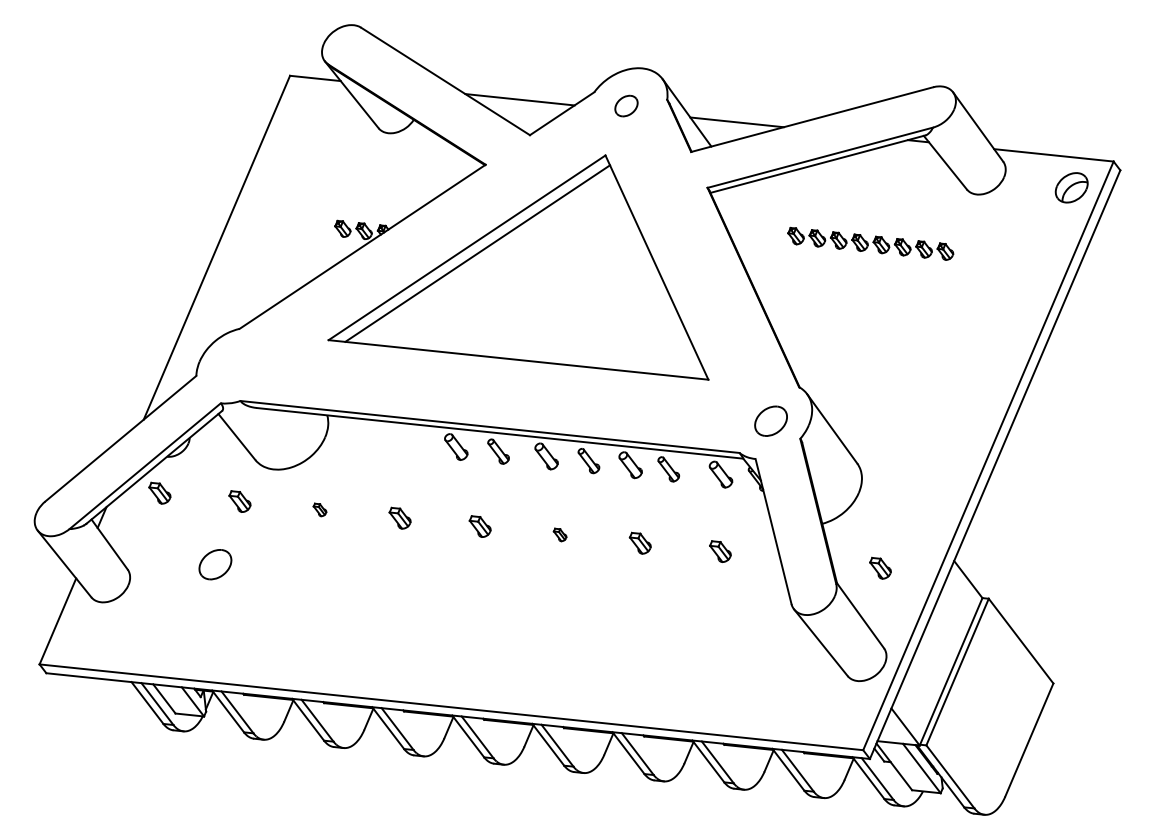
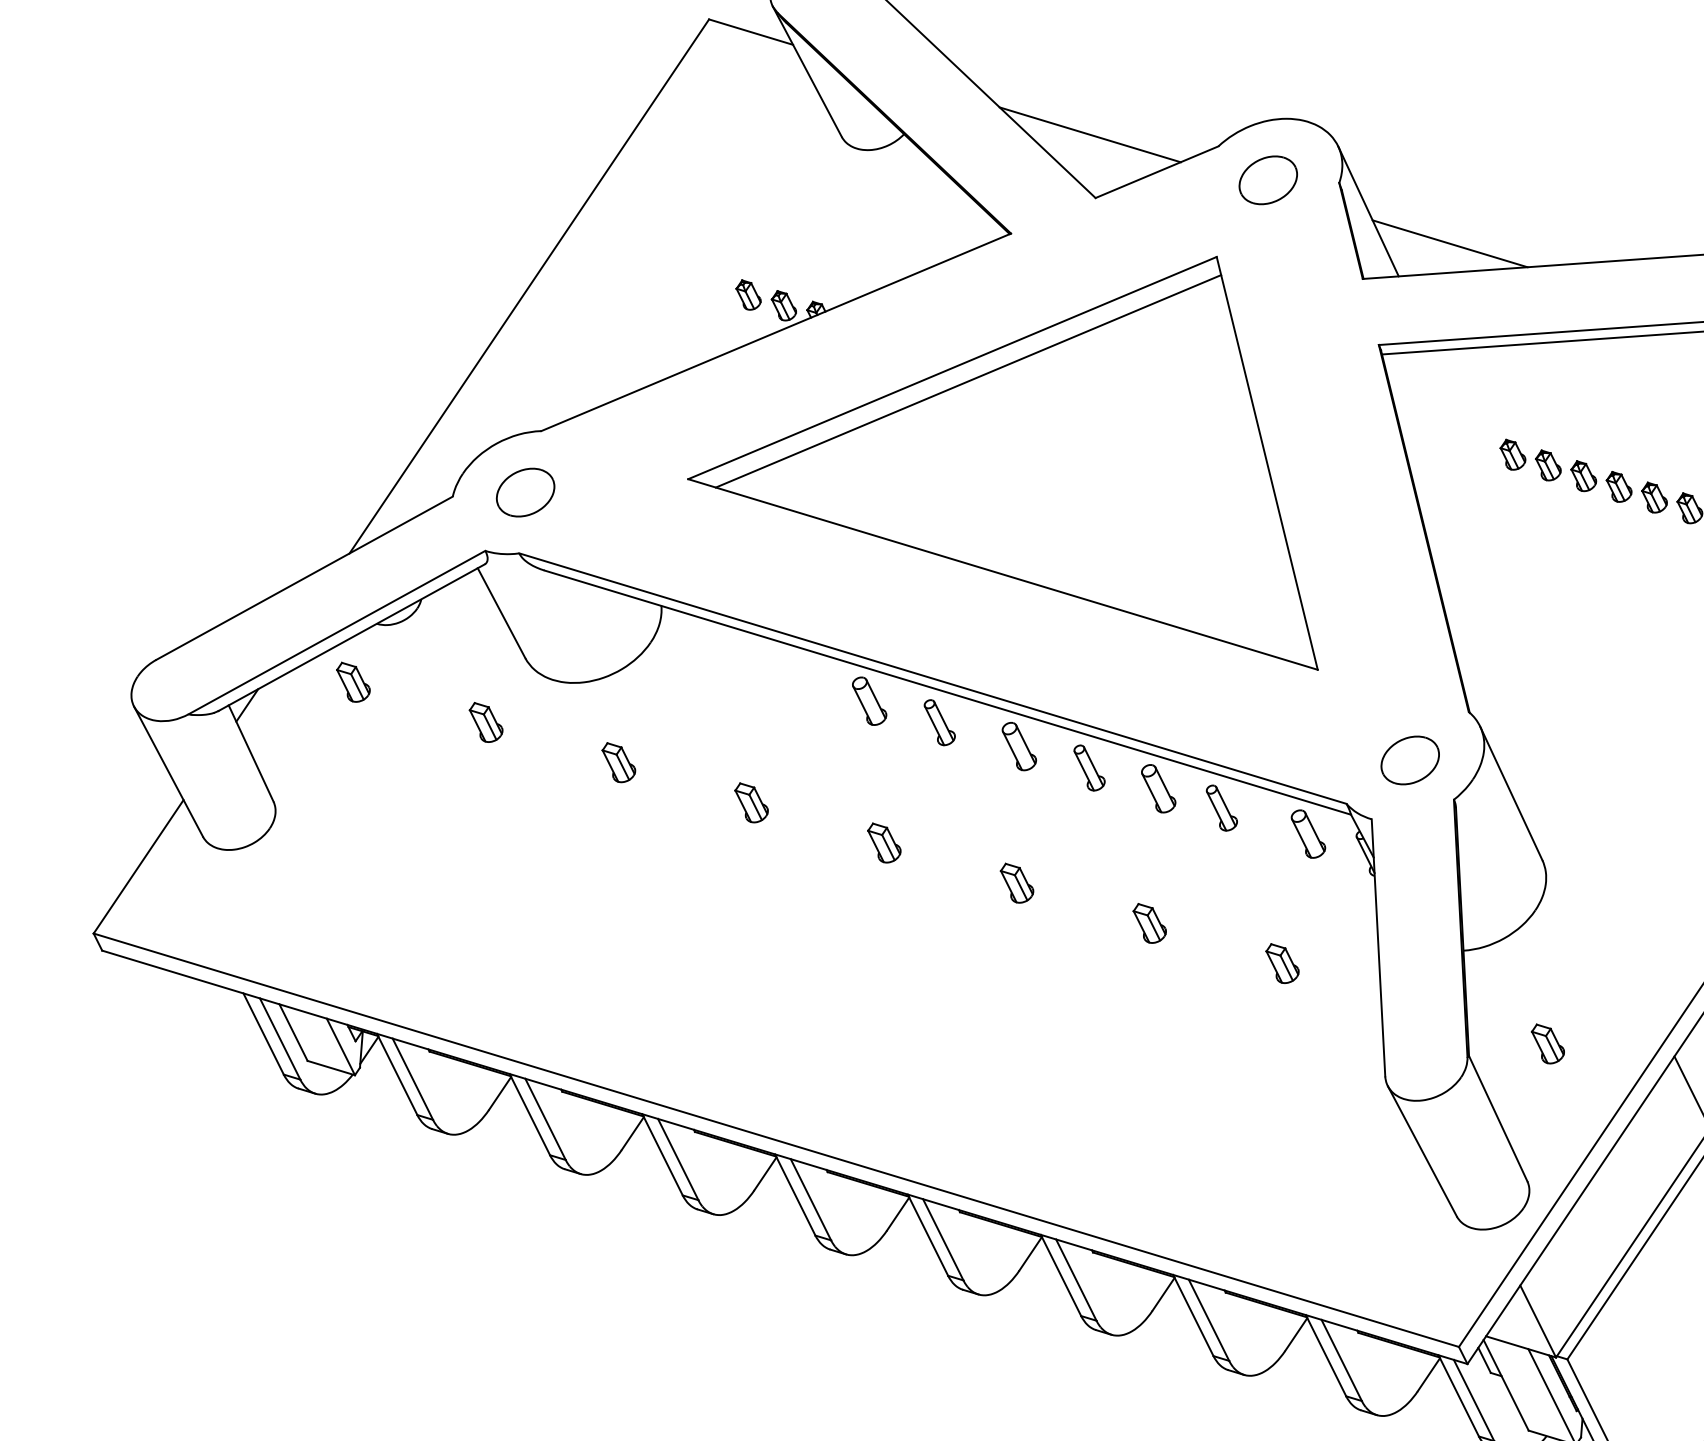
part: (626, 105) -> (1268, 179), size x1.43
part: (319, 509) -> (617, 762), size x1.67
part: (559, 534) -> (1015, 883), size x1.67
part: (215, 564) -> (525, 492), moved

